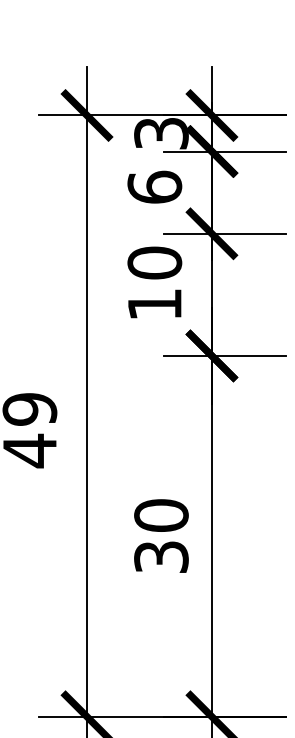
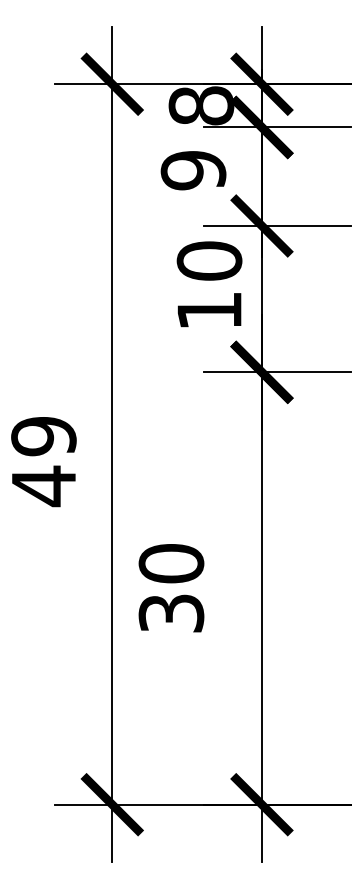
text: (161, 133) -> (201, 105), 3 -> 8
text: (154, 187) -> (193, 170), 6 -> 9
text: (154, 282) -> (209, 284), moved
text: (161, 536) -> (171, 588), moved

